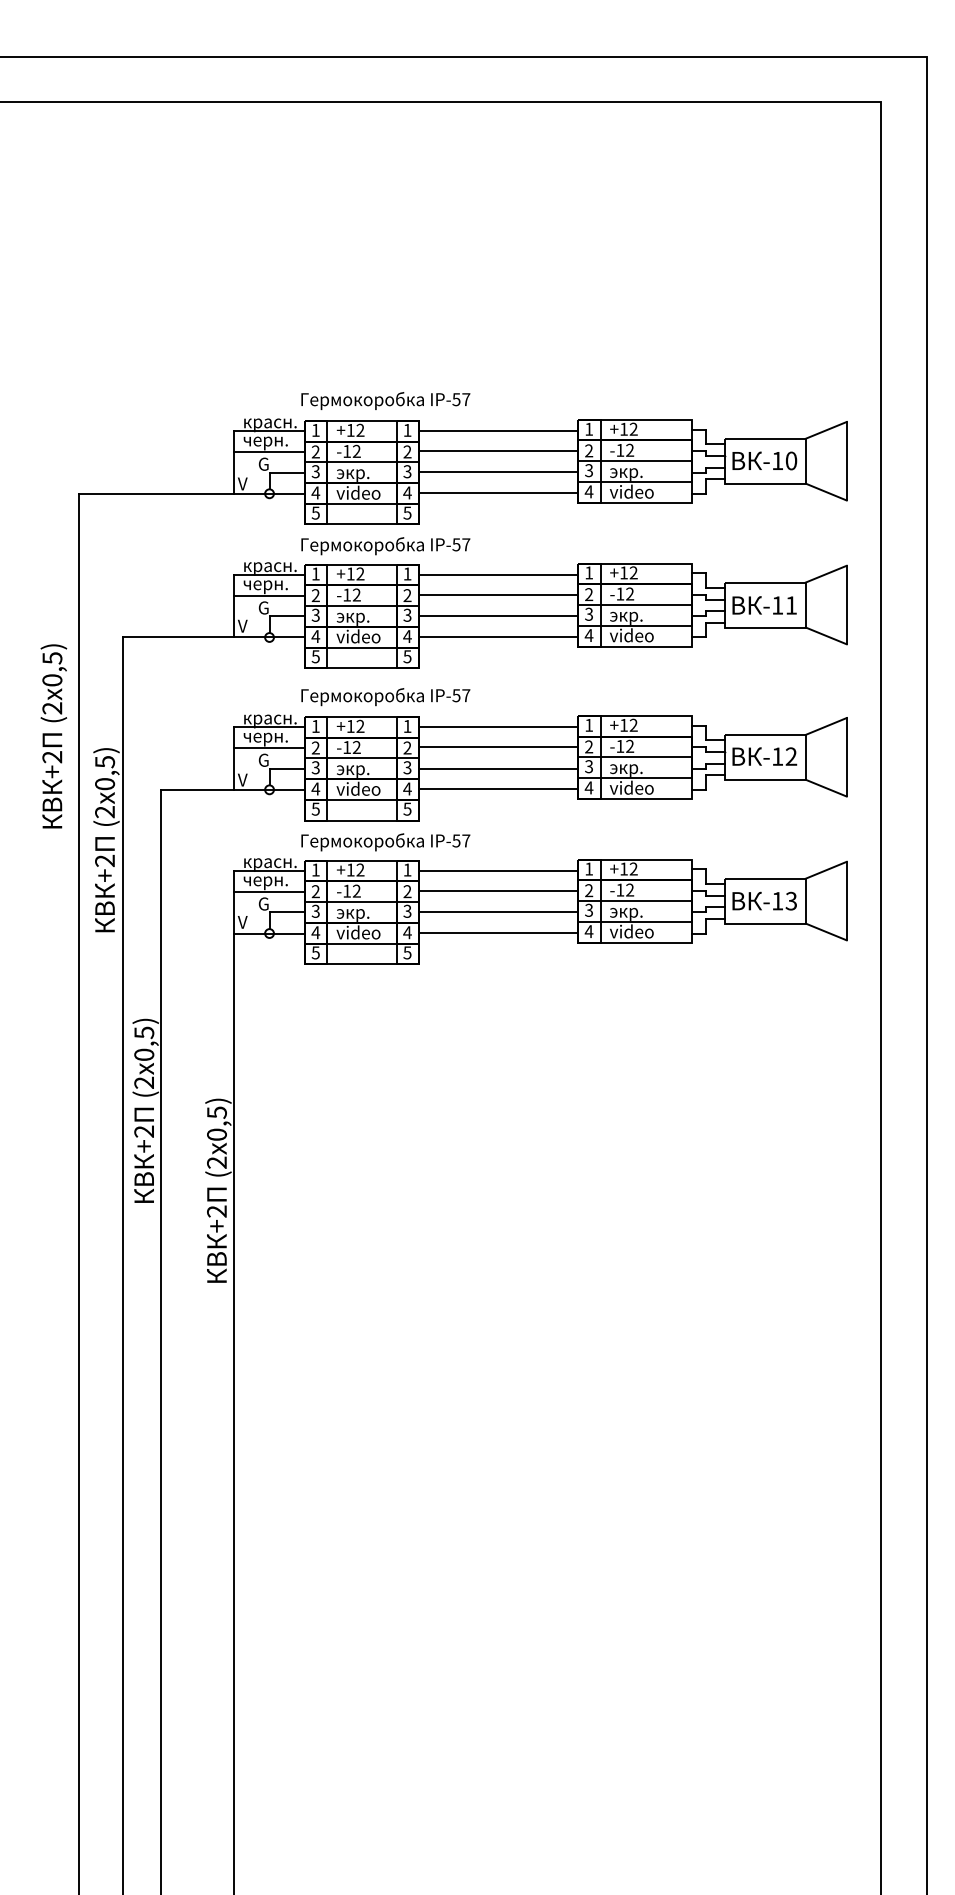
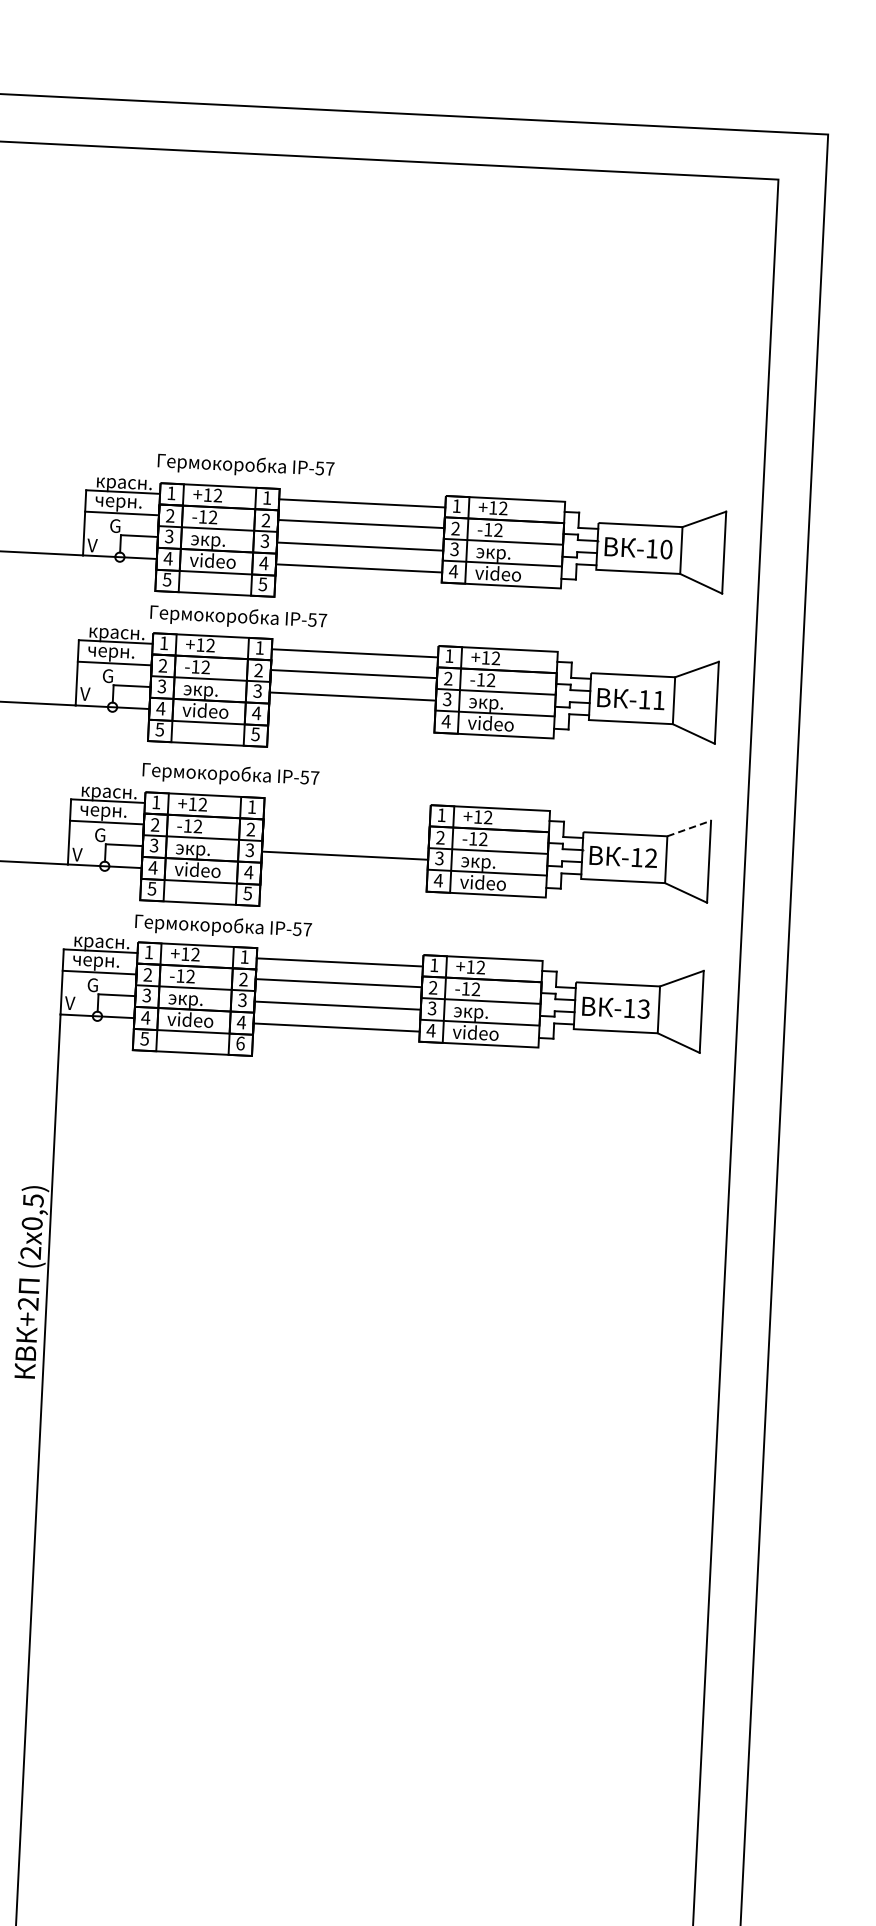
line: (498, 637) -> (351, 718), removed
line: (826, 726) -> (689, 828), solid -> dashed
line: (498, 727) -> (347, 812), removed
line: (498, 746) -> (346, 832), removed
line: (498, 789) -> (343, 877), removed
text: (407, 952) -> (240, 1043), 5 -> 6

